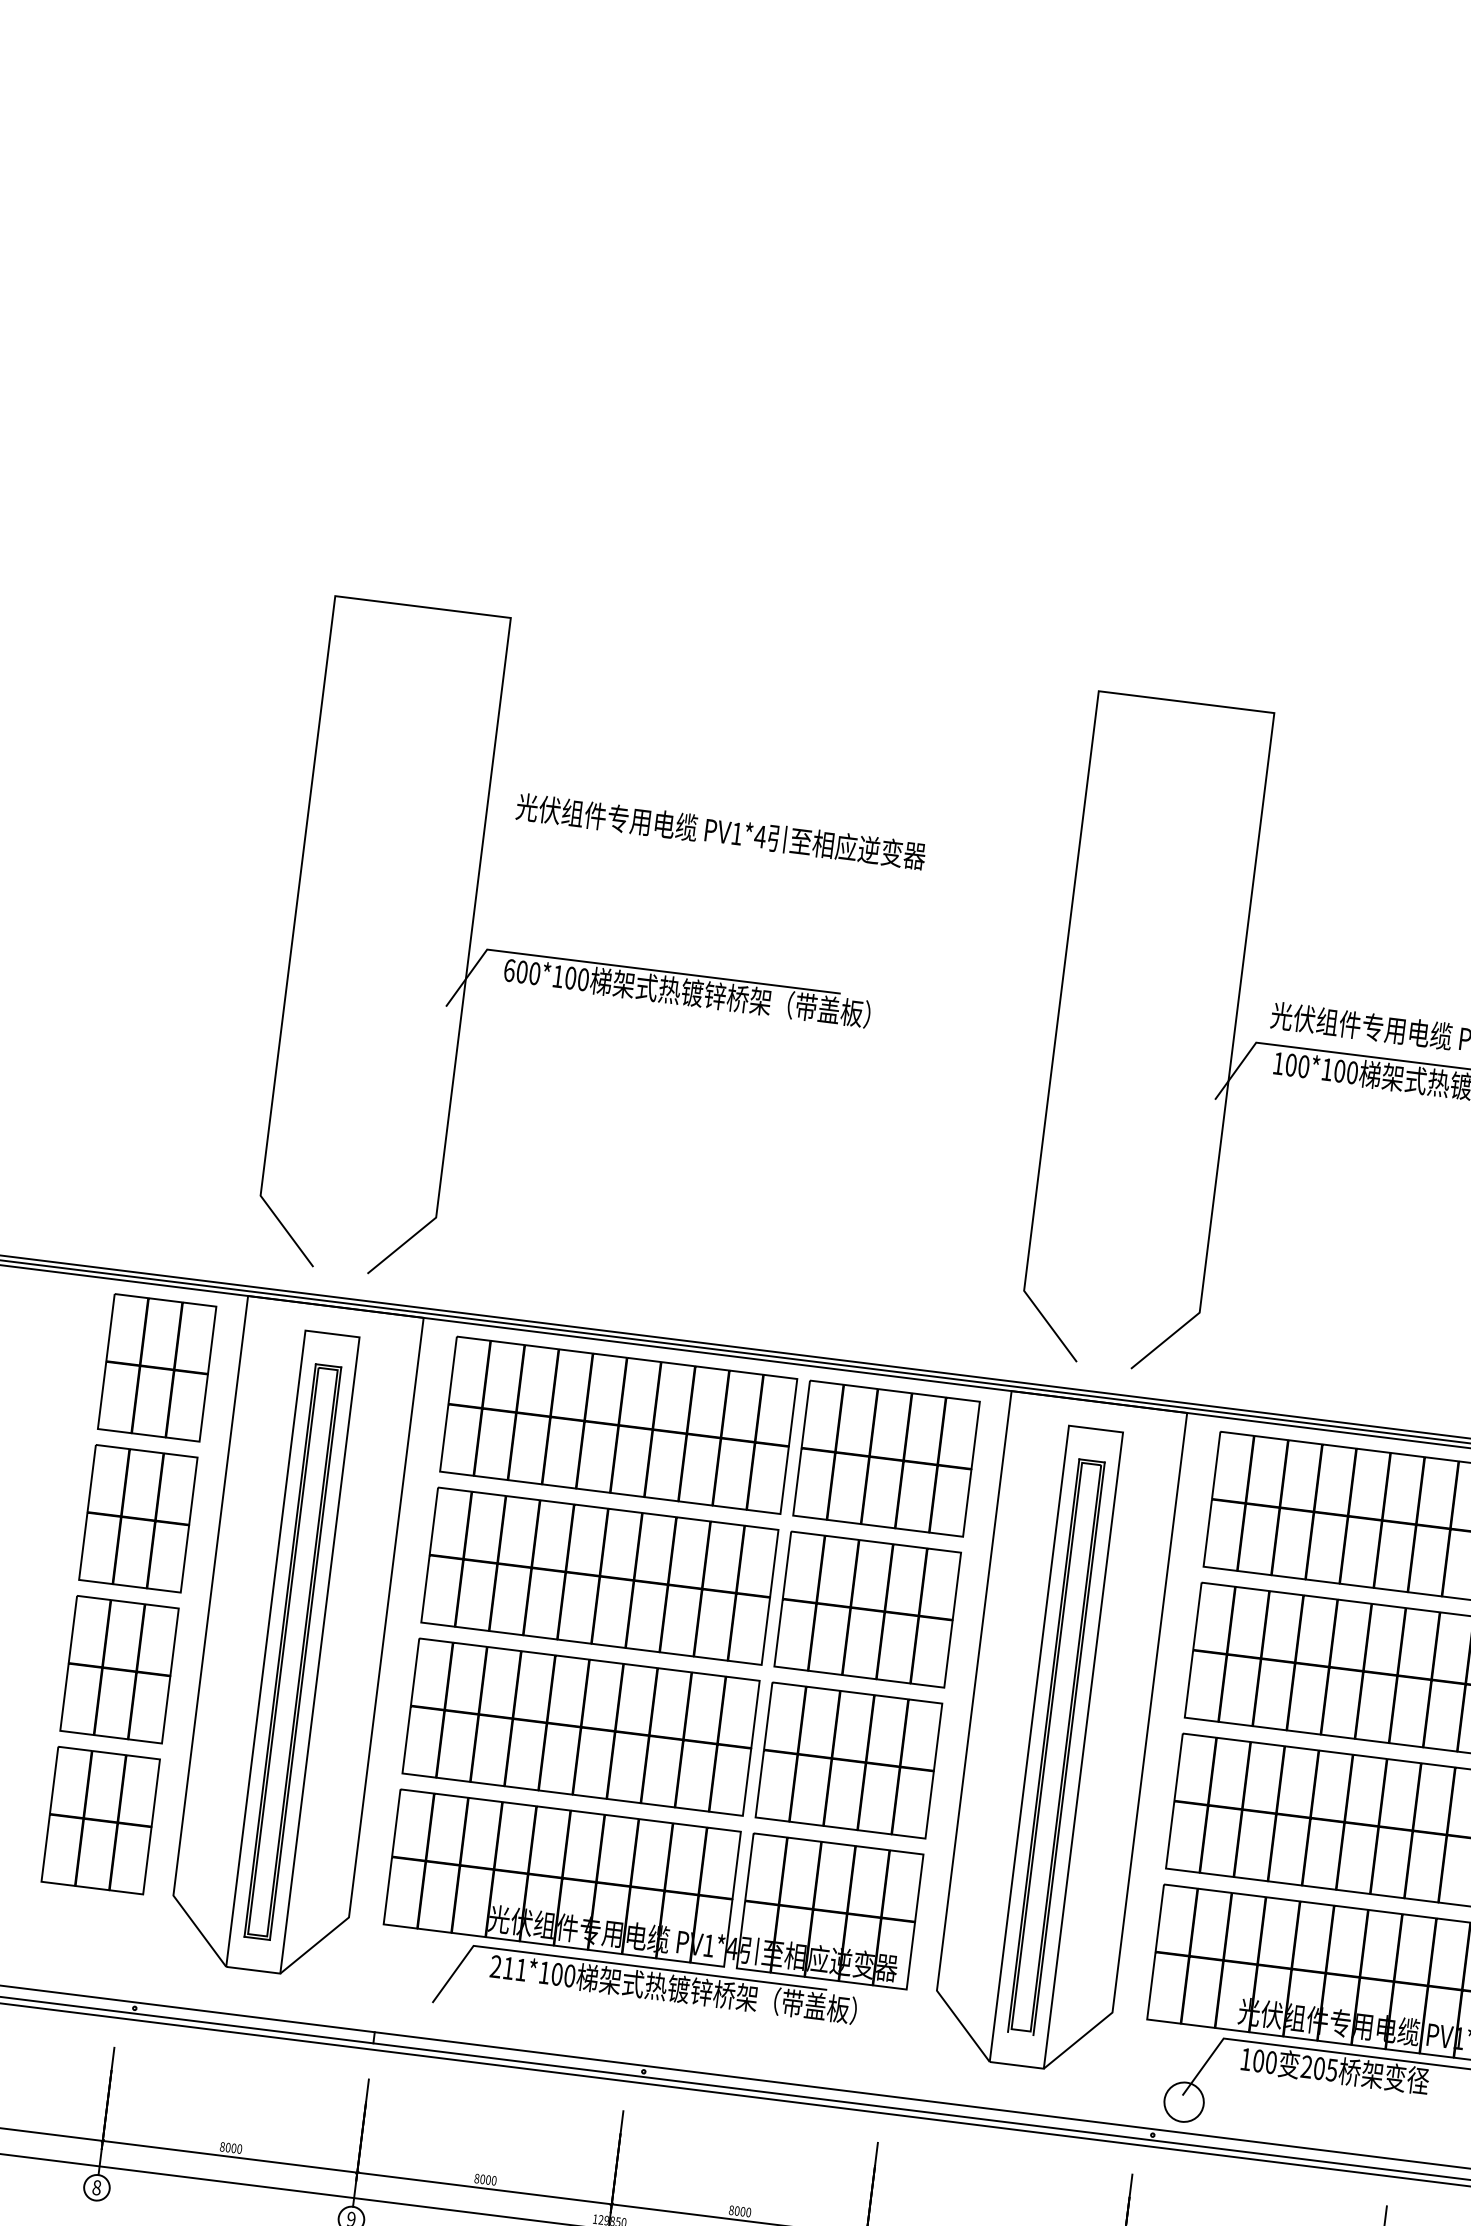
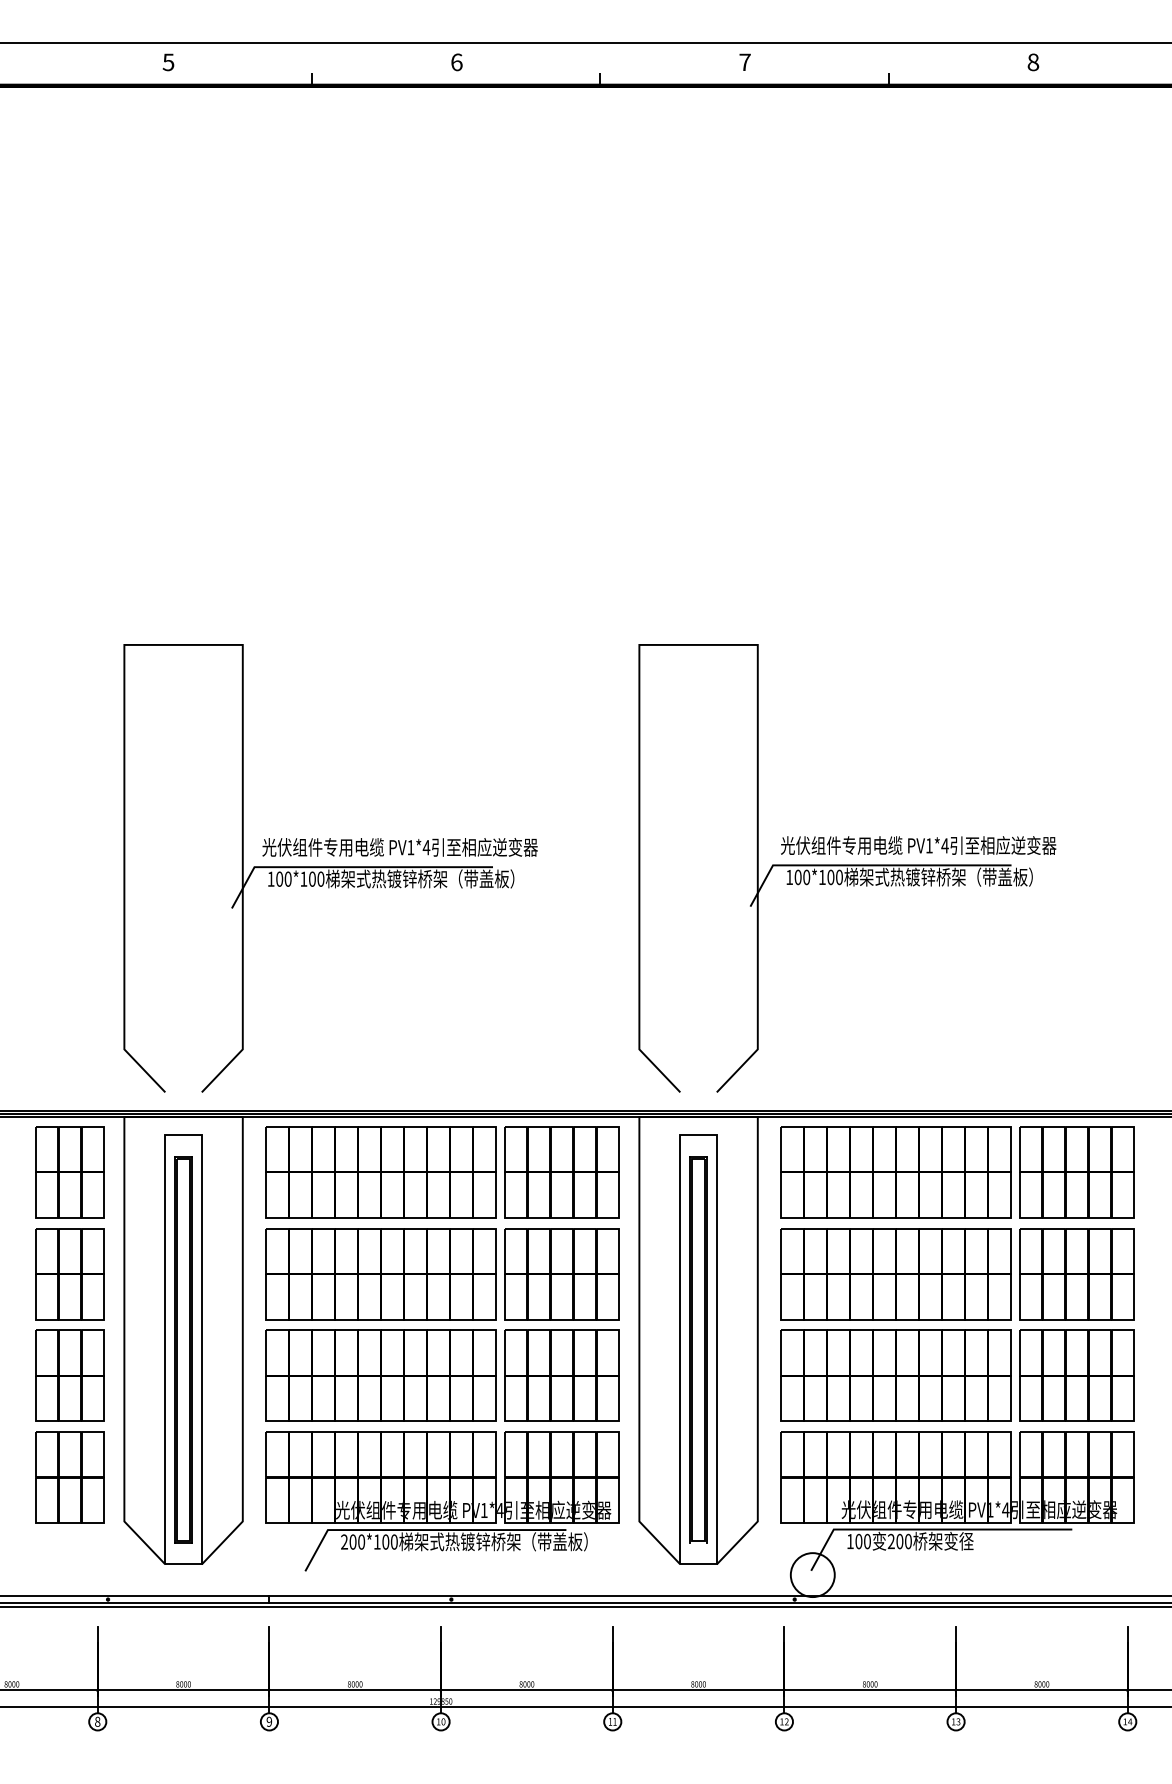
text: (720, 831) -> (399, 847), moved
text: (508, 969) -> (270, 878), 600*100 -> 100*100
text: (515, 1968) -> (357, 1541), 211*100 -> 200*100
text: (1330, 2069) -> (907, 1541), 205 -> 200
circle: (1183, 2102) -> (812, 1575), size x1.67

